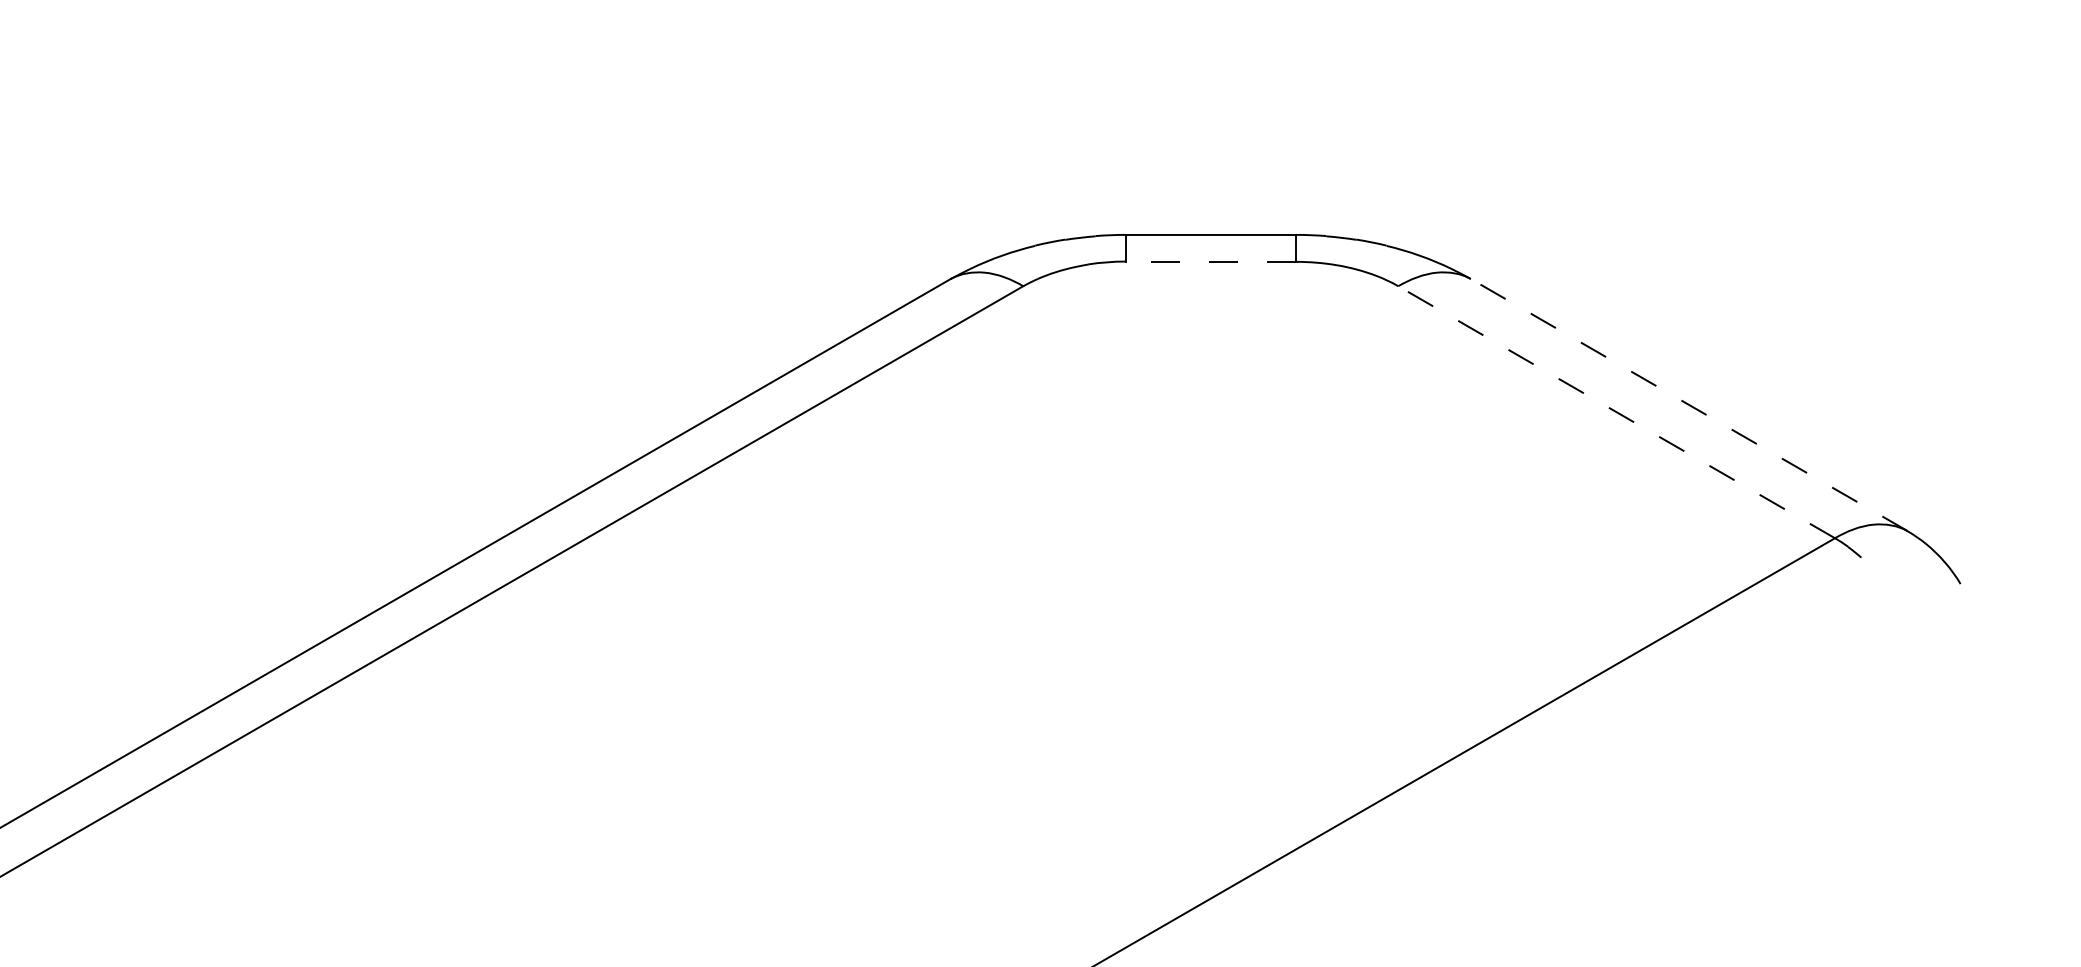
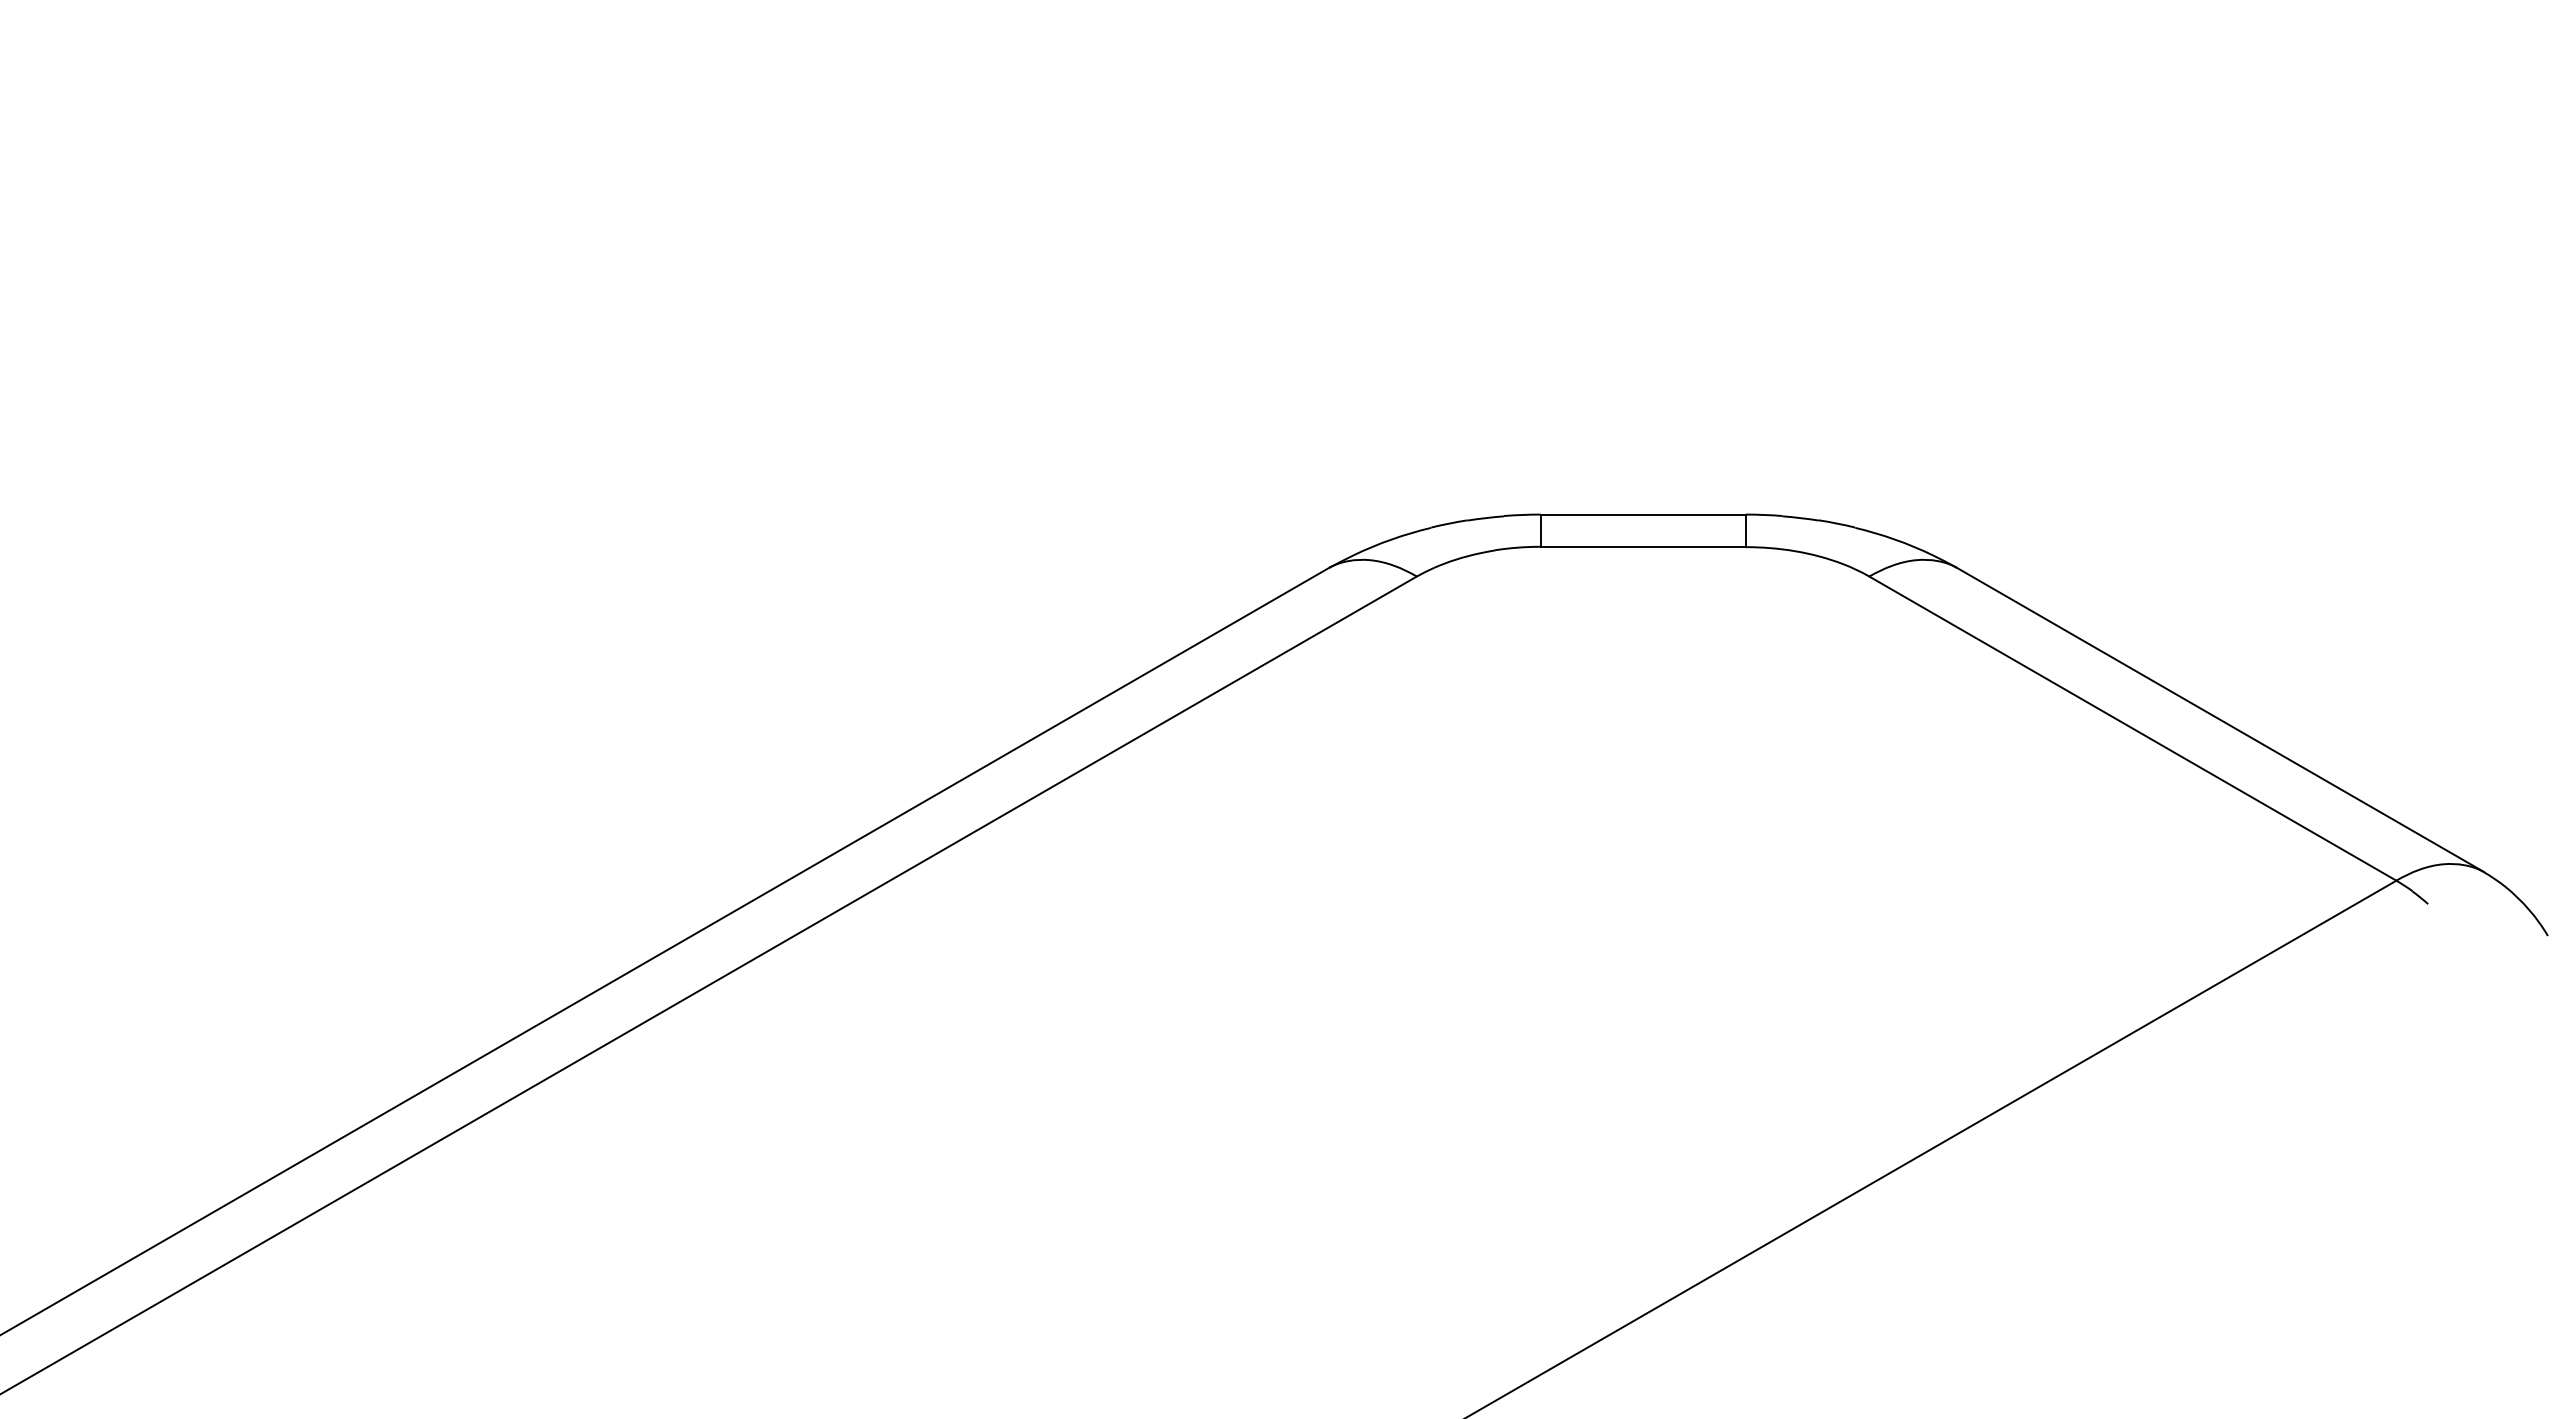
line: (1211, 262) -> (1643, 547), dashed -> solid
line: (1688, 404) -> (2219, 719), dashed -> solid
line: (1616, 412) -> (2132, 728), dashed -> solid

